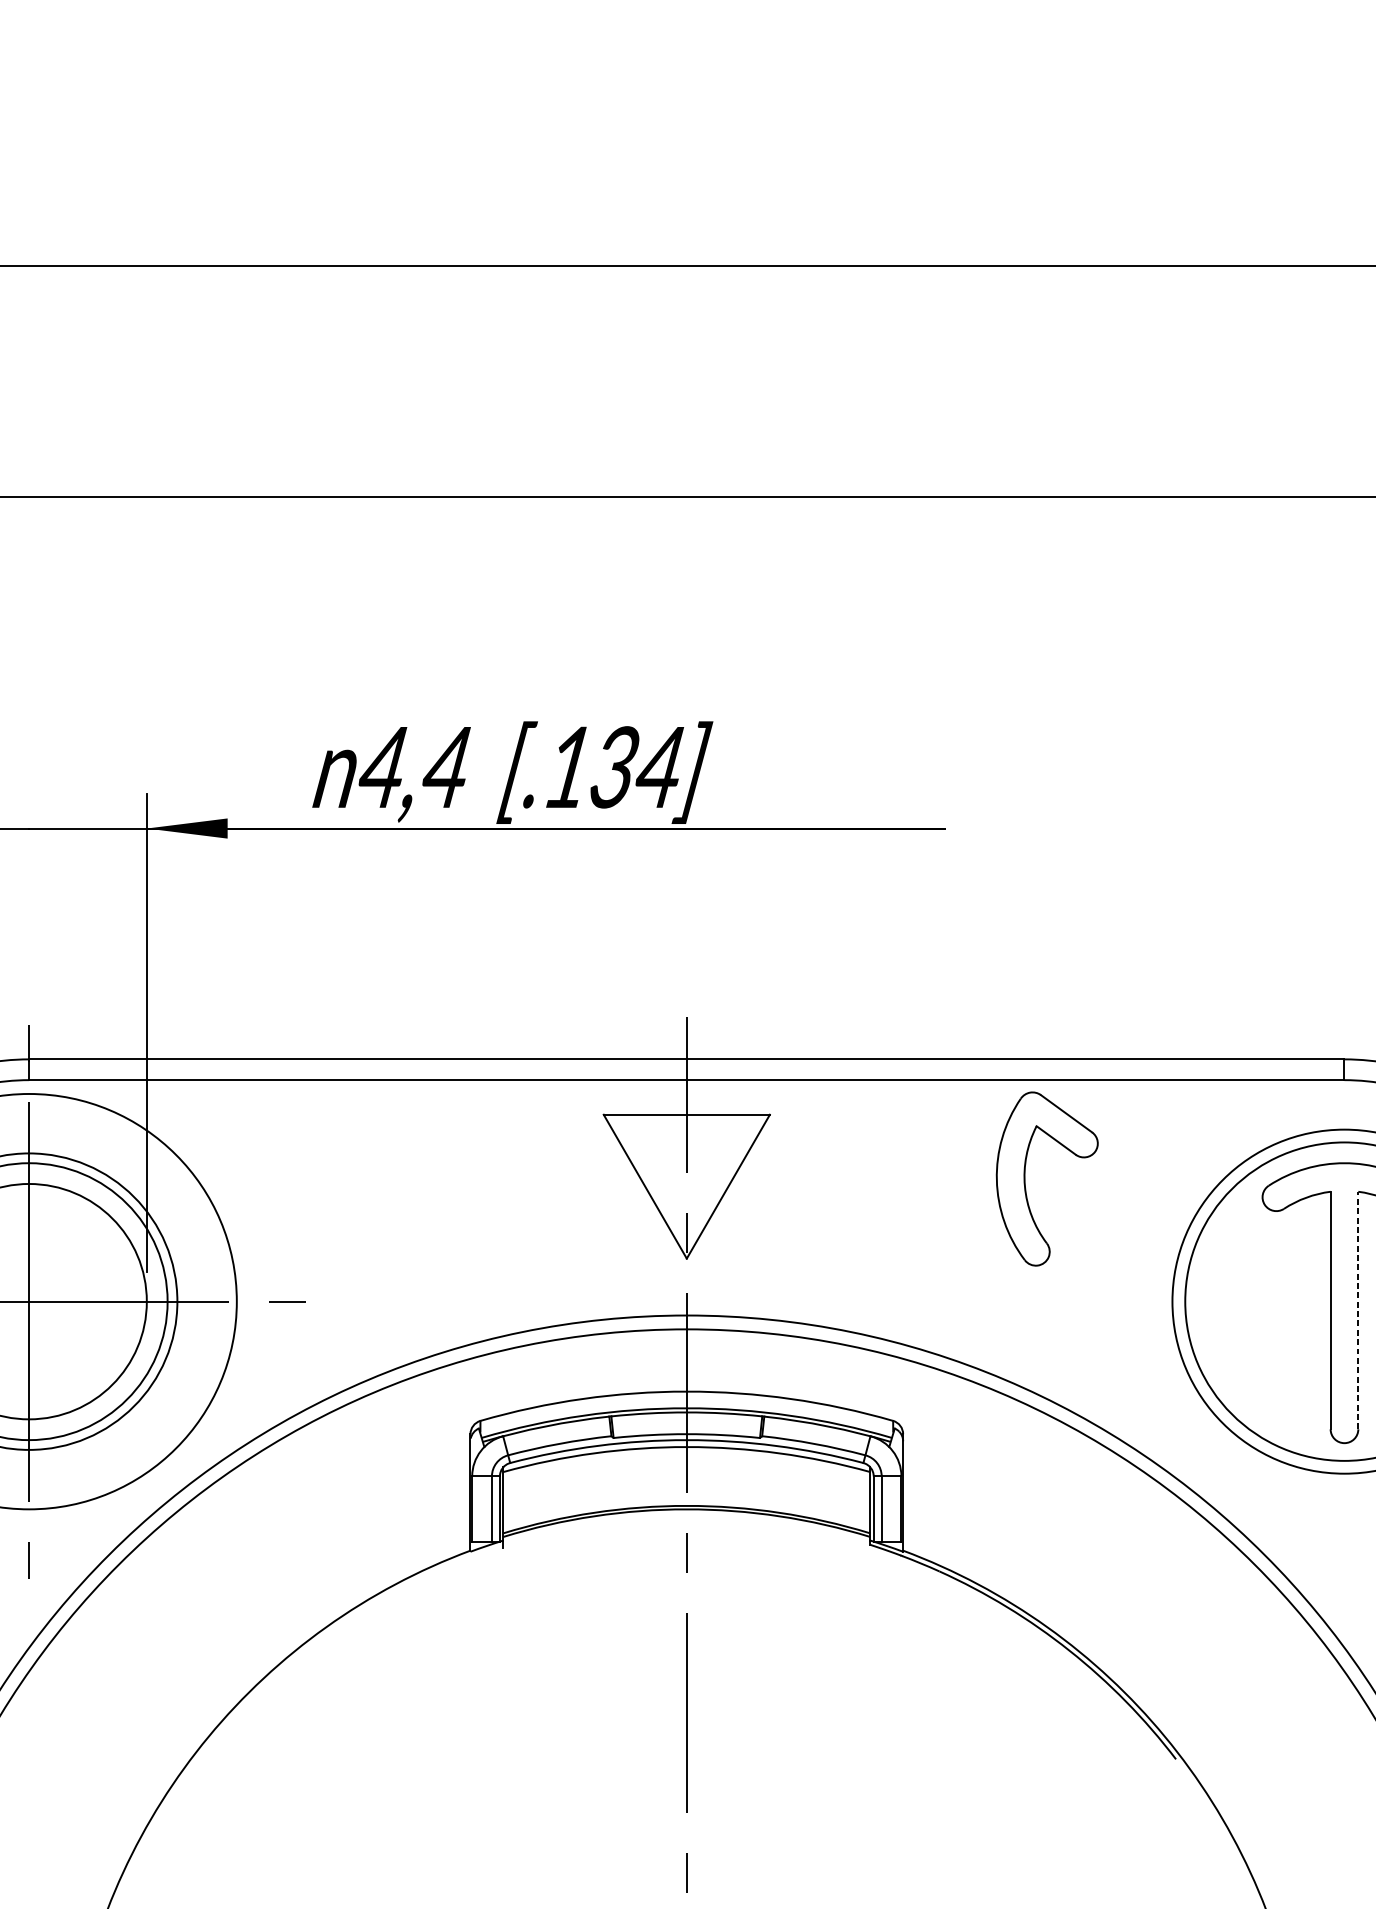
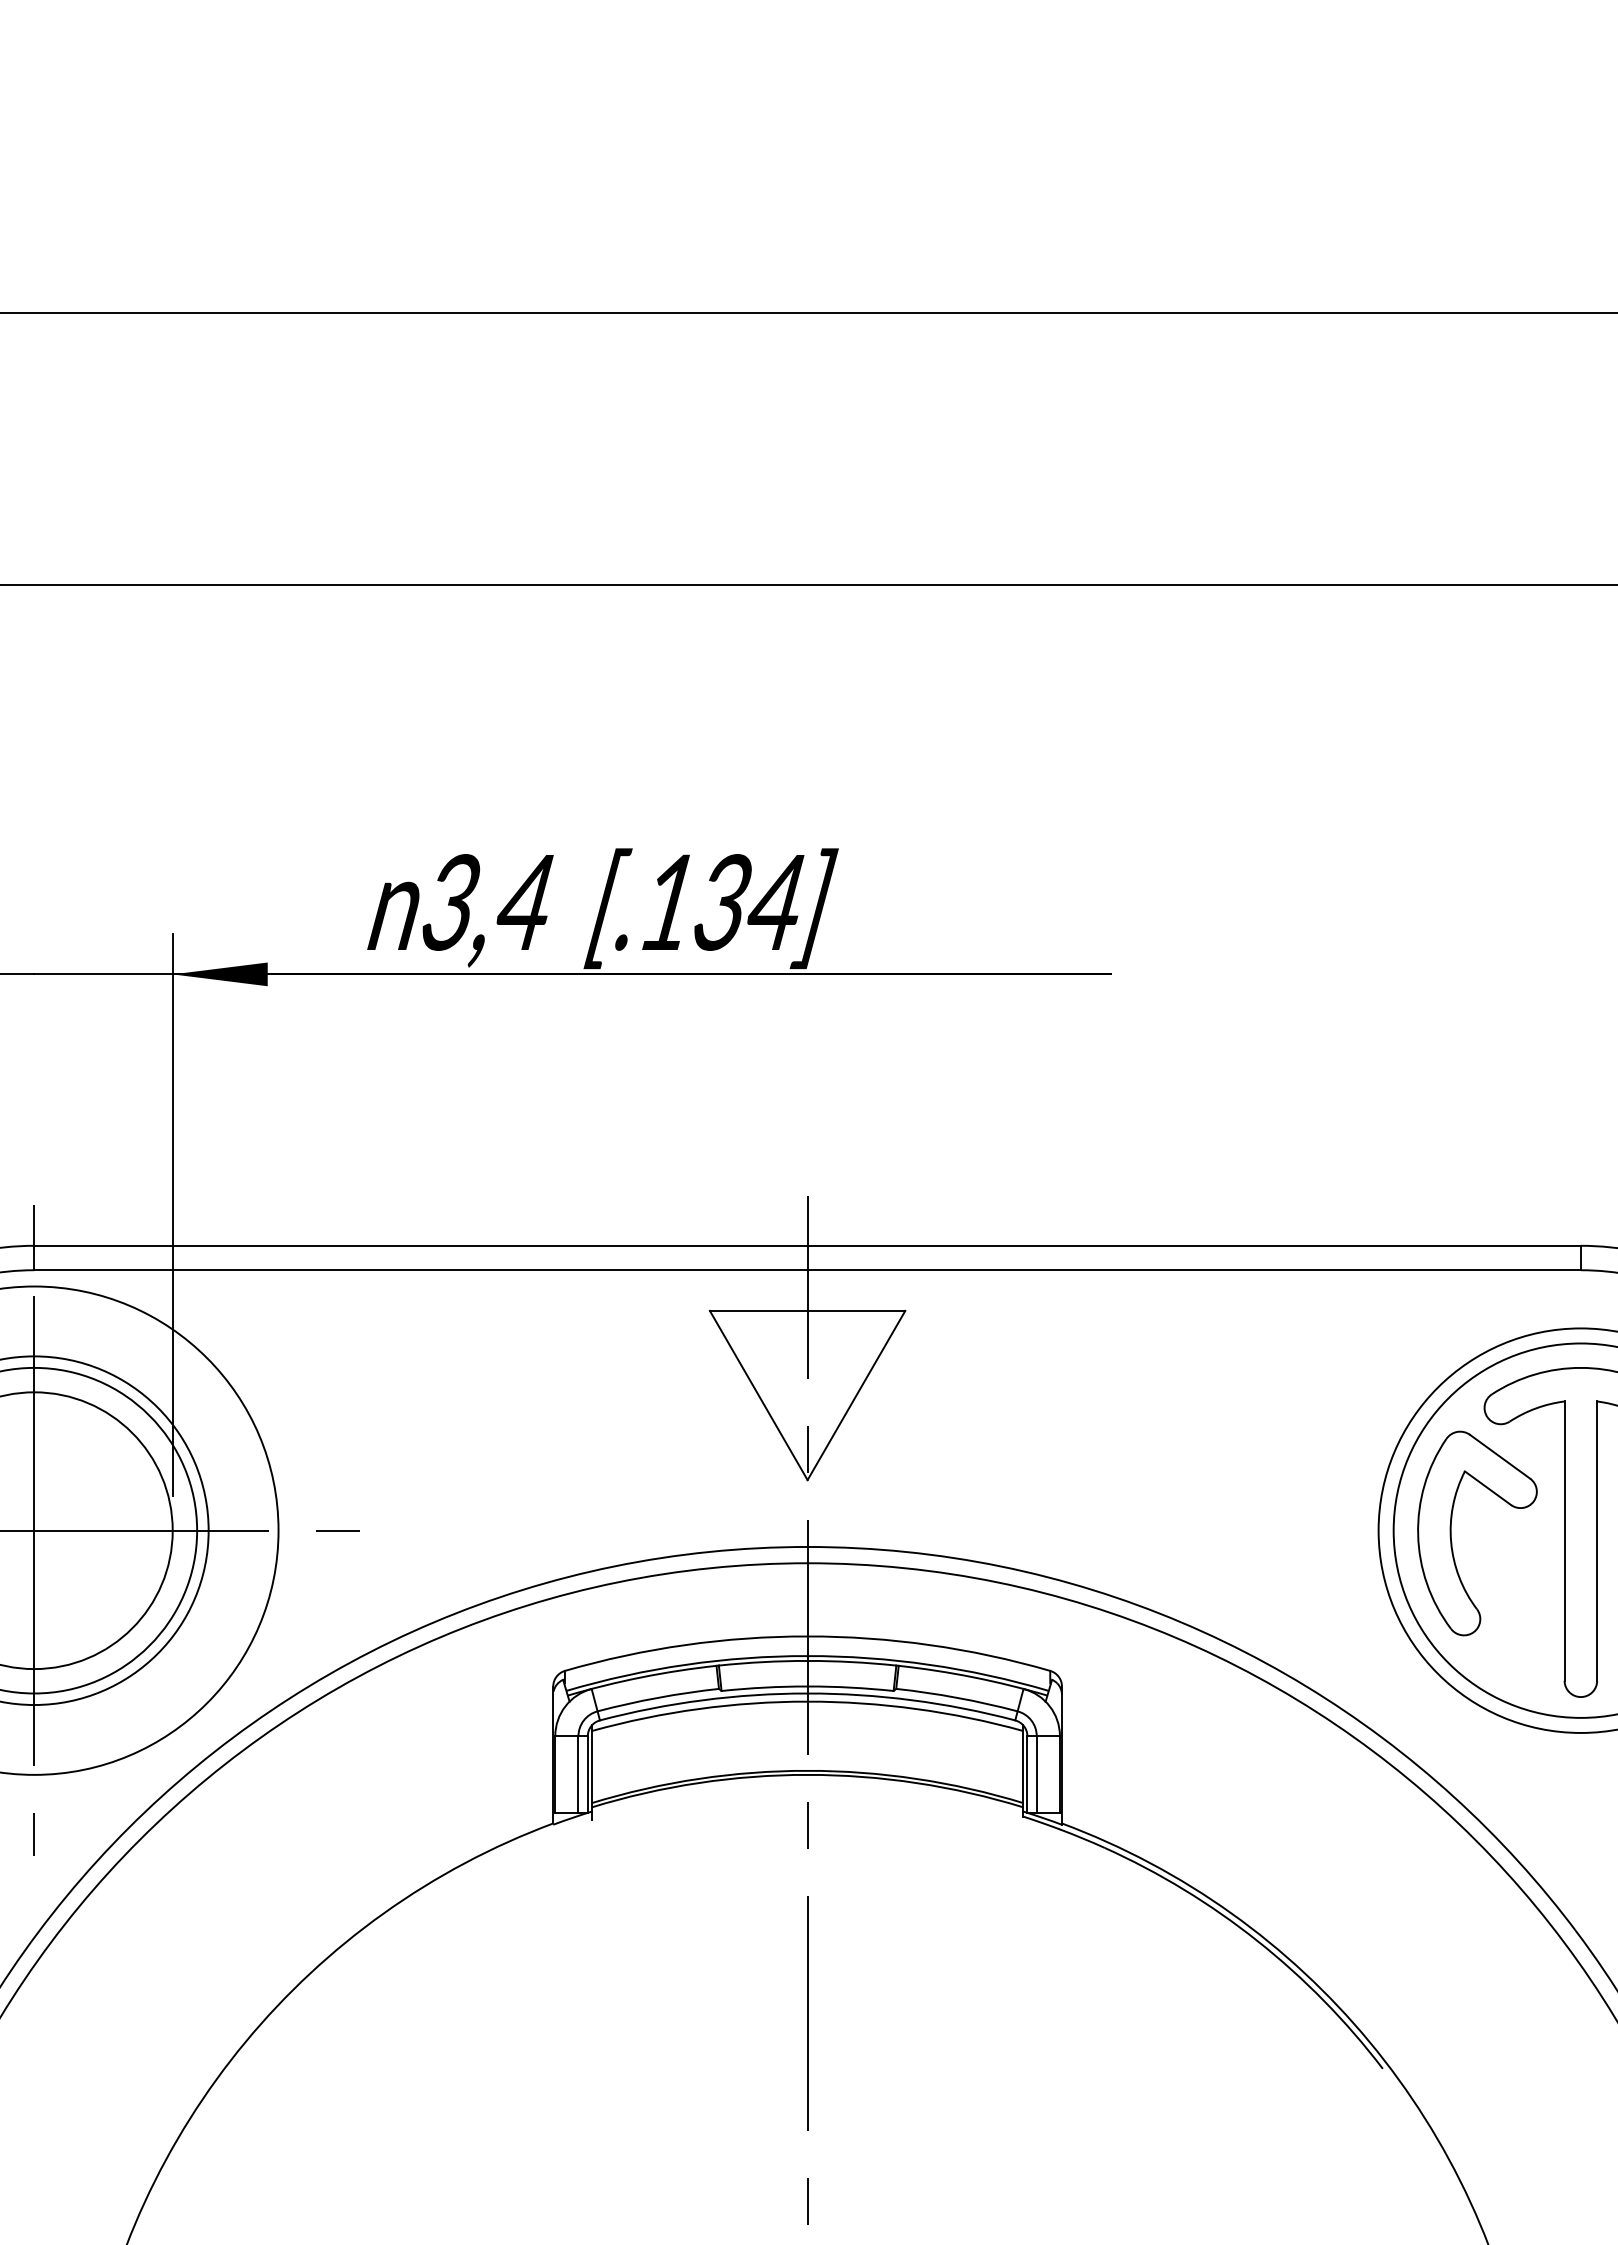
text: (383, 767) -> (450, 902), 4,4 -> 3,4
part: (1025, 1179) -> (1451, 1533), moved
line: (1358, 1310) -> (1597, 1541), dashed -> solid

